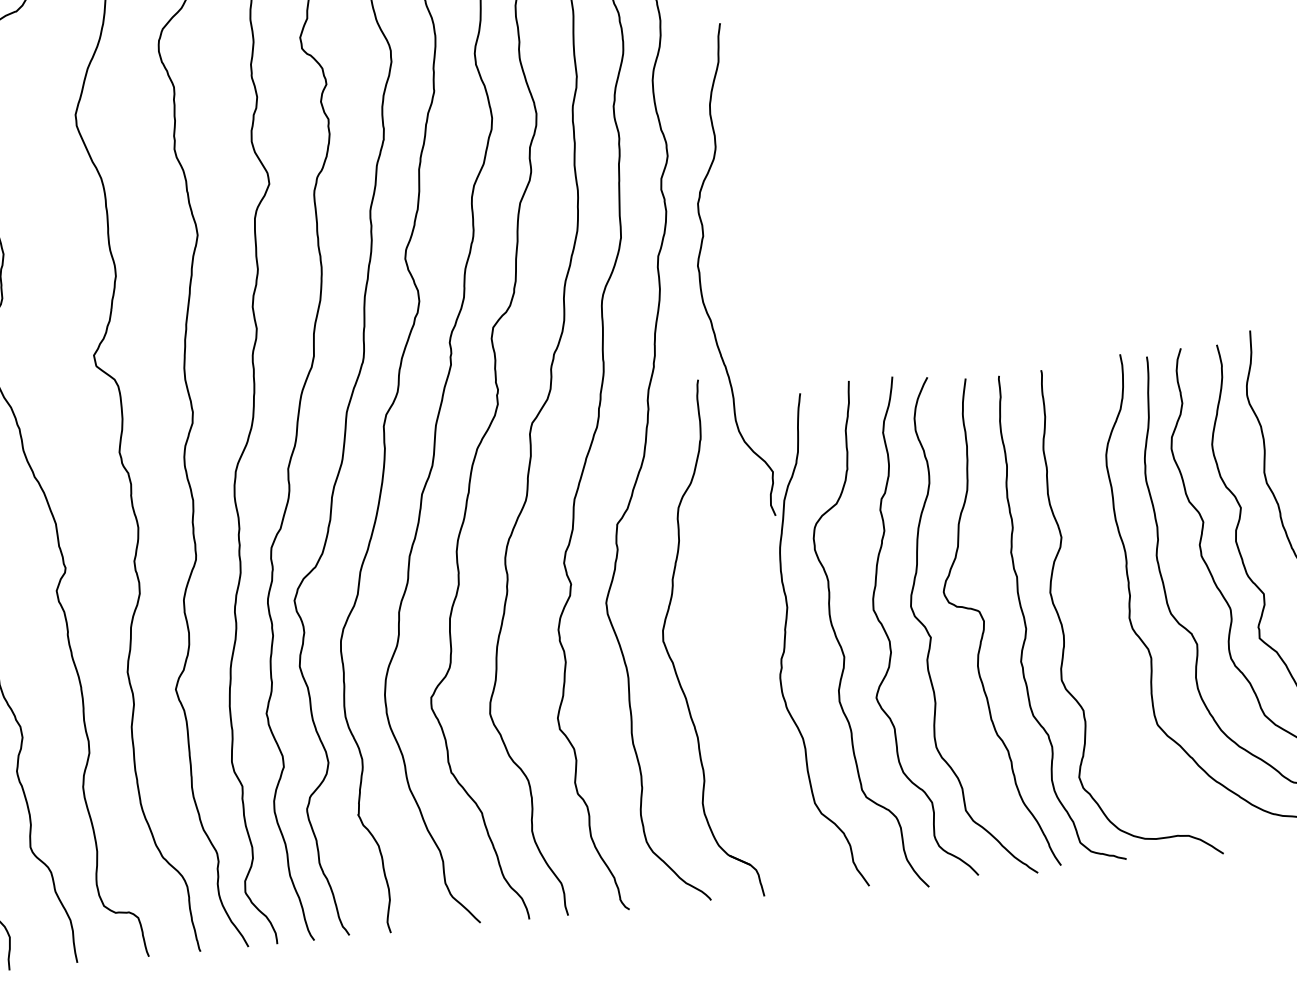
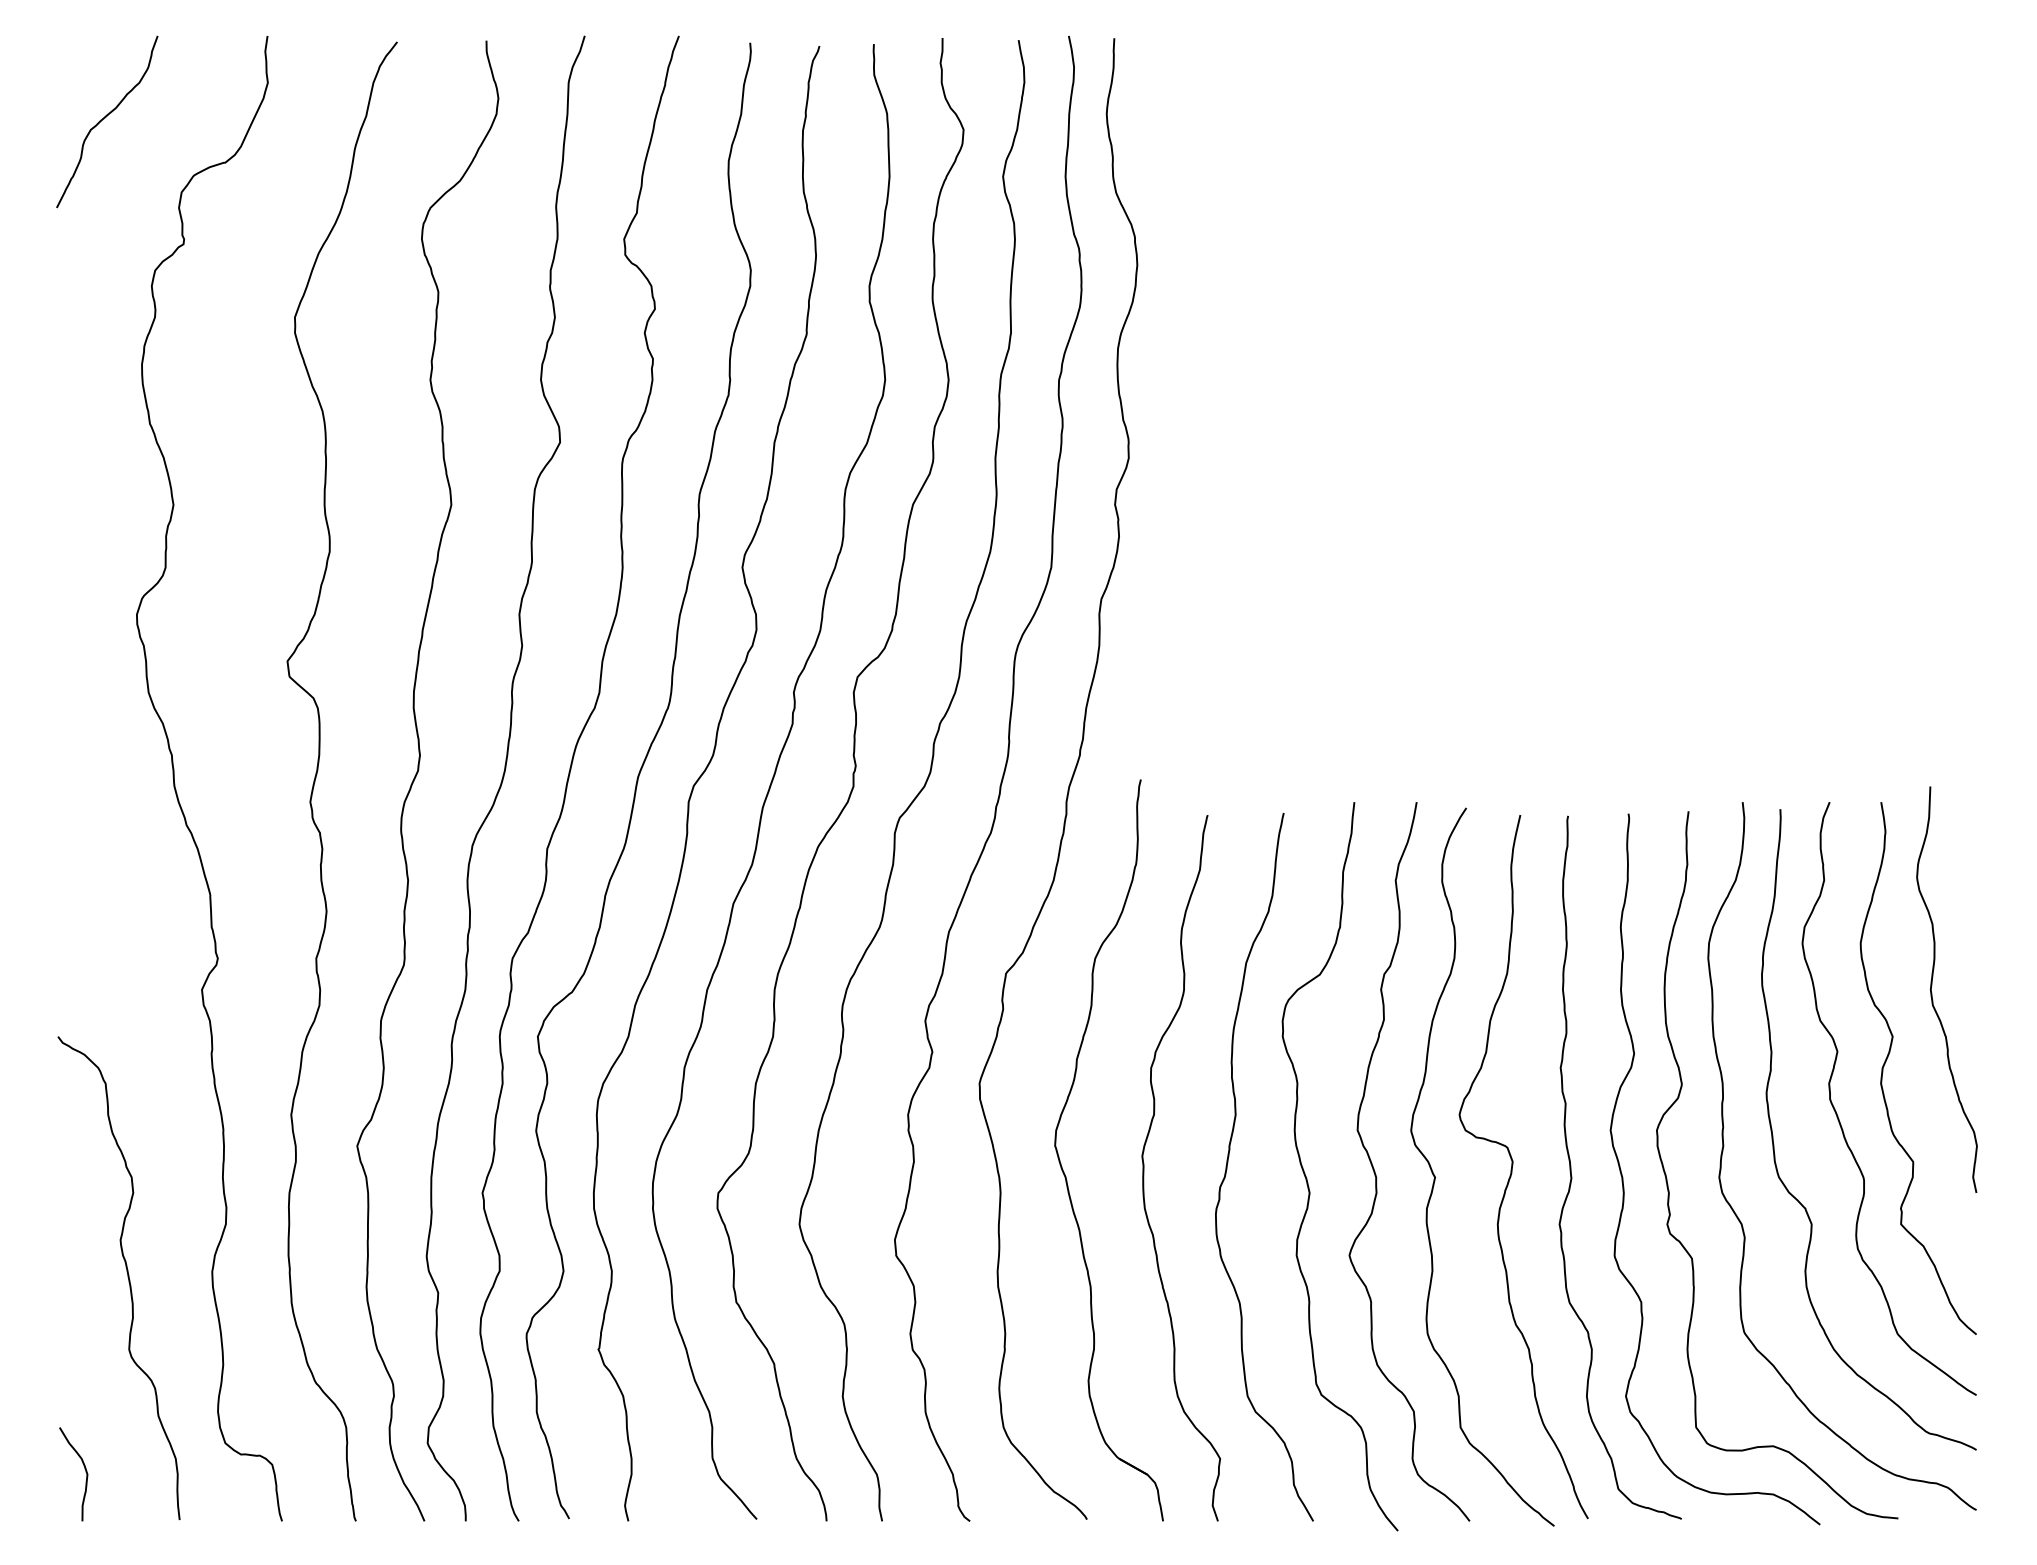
curve: (700, 274) -> (1144, 1168), moved
curve: (1095, 629) -> (1669, 1189), added

